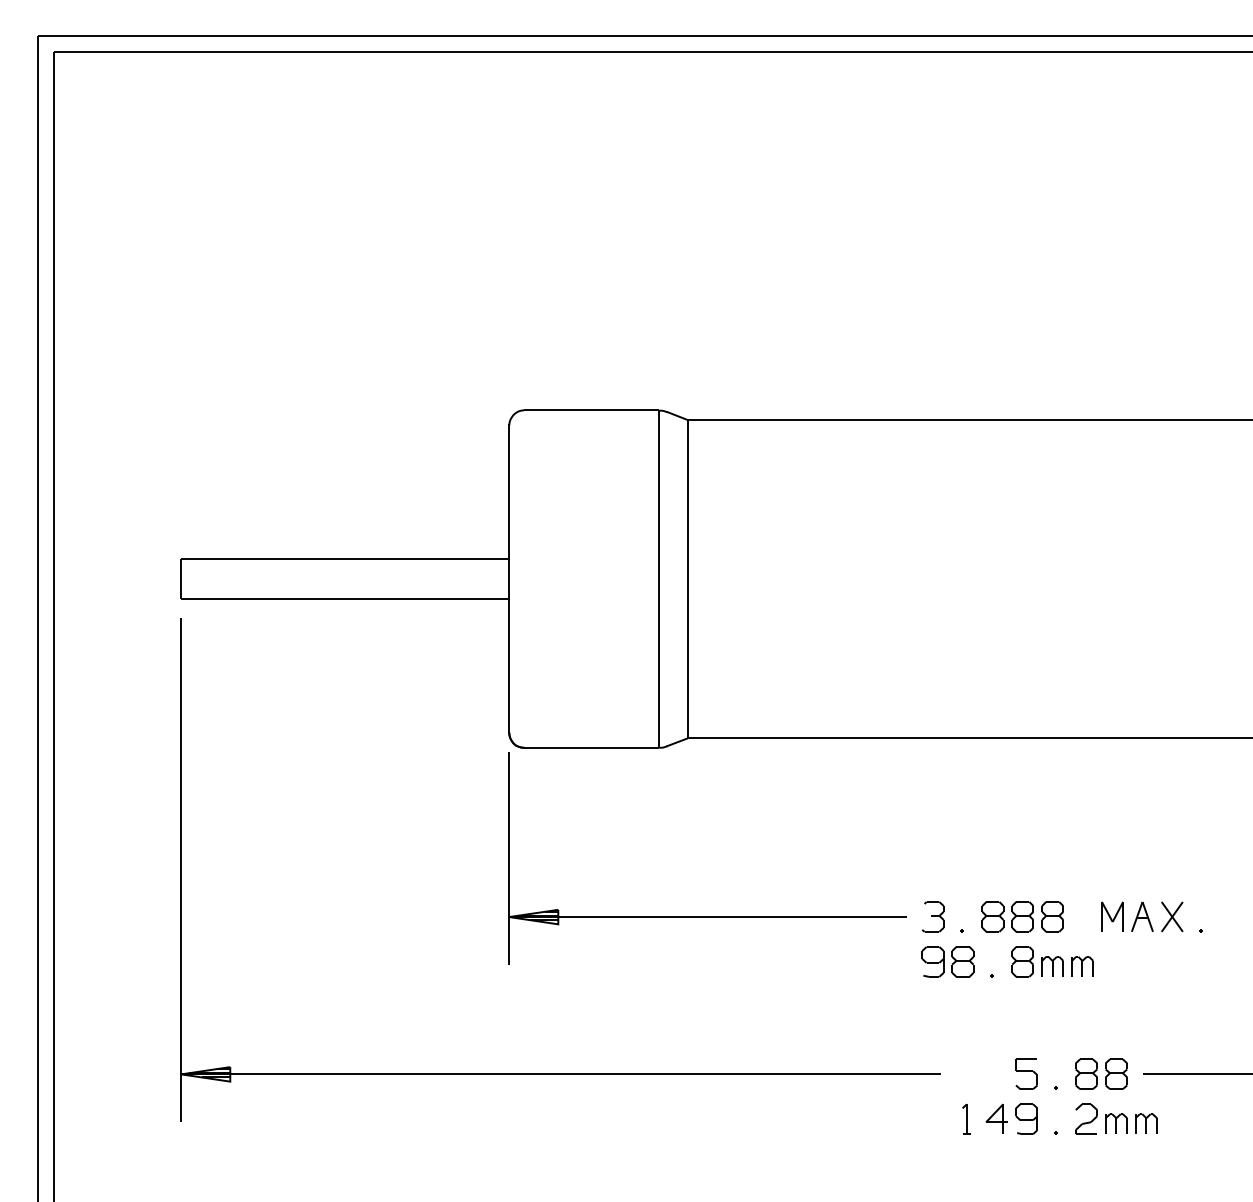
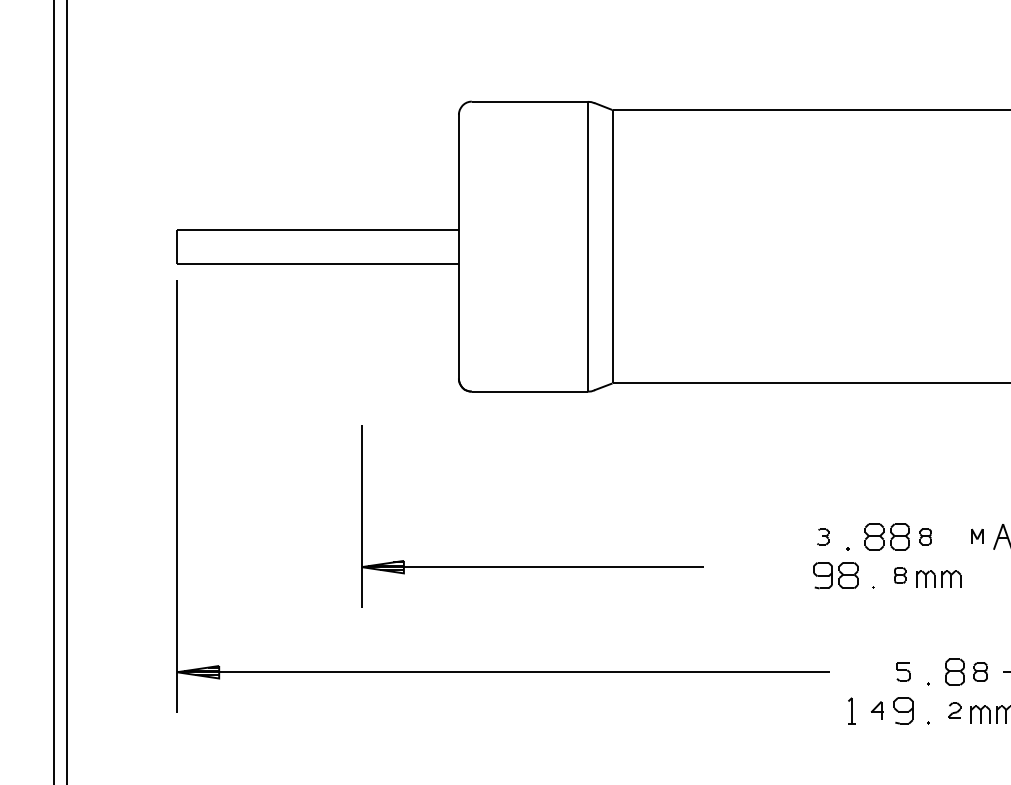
part: (707, 916) -> (532, 566), moved
part: (932, 916) -> (822, 536), size x0.6
part: (1052, 916) -> (925, 536), size x0.6
part: (1112, 916) -> (977, 536), size x0.6
part: (1022, 961) -> (899, 575), size x0.6
part: (1026, 1073) -> (903, 671), size x0.7
part: (1116, 1073) -> (980, 671), size x0.7
part: (996, 1118) -> (877, 710), size x0.7
part: (1086, 1118) -> (954, 710), size x0.6

